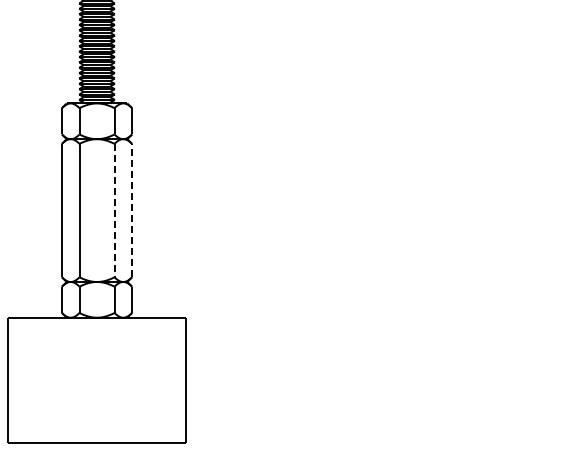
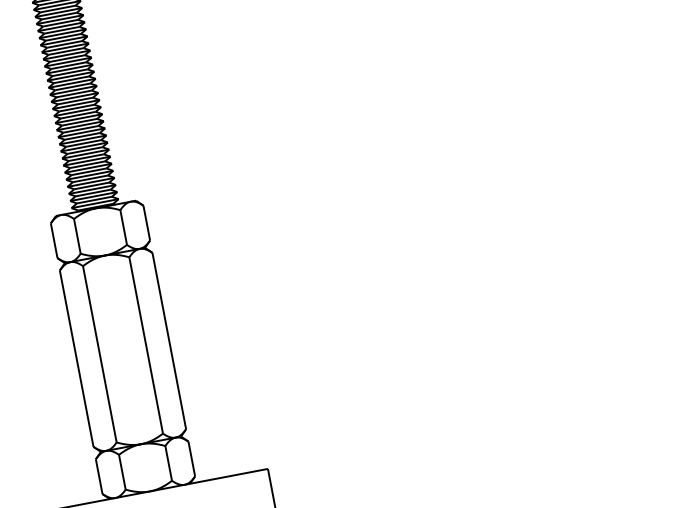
line: (114, 210) -> (146, 345), dashed -> solid
line: (132, 210) -> (169, 340), dashed -> solid

